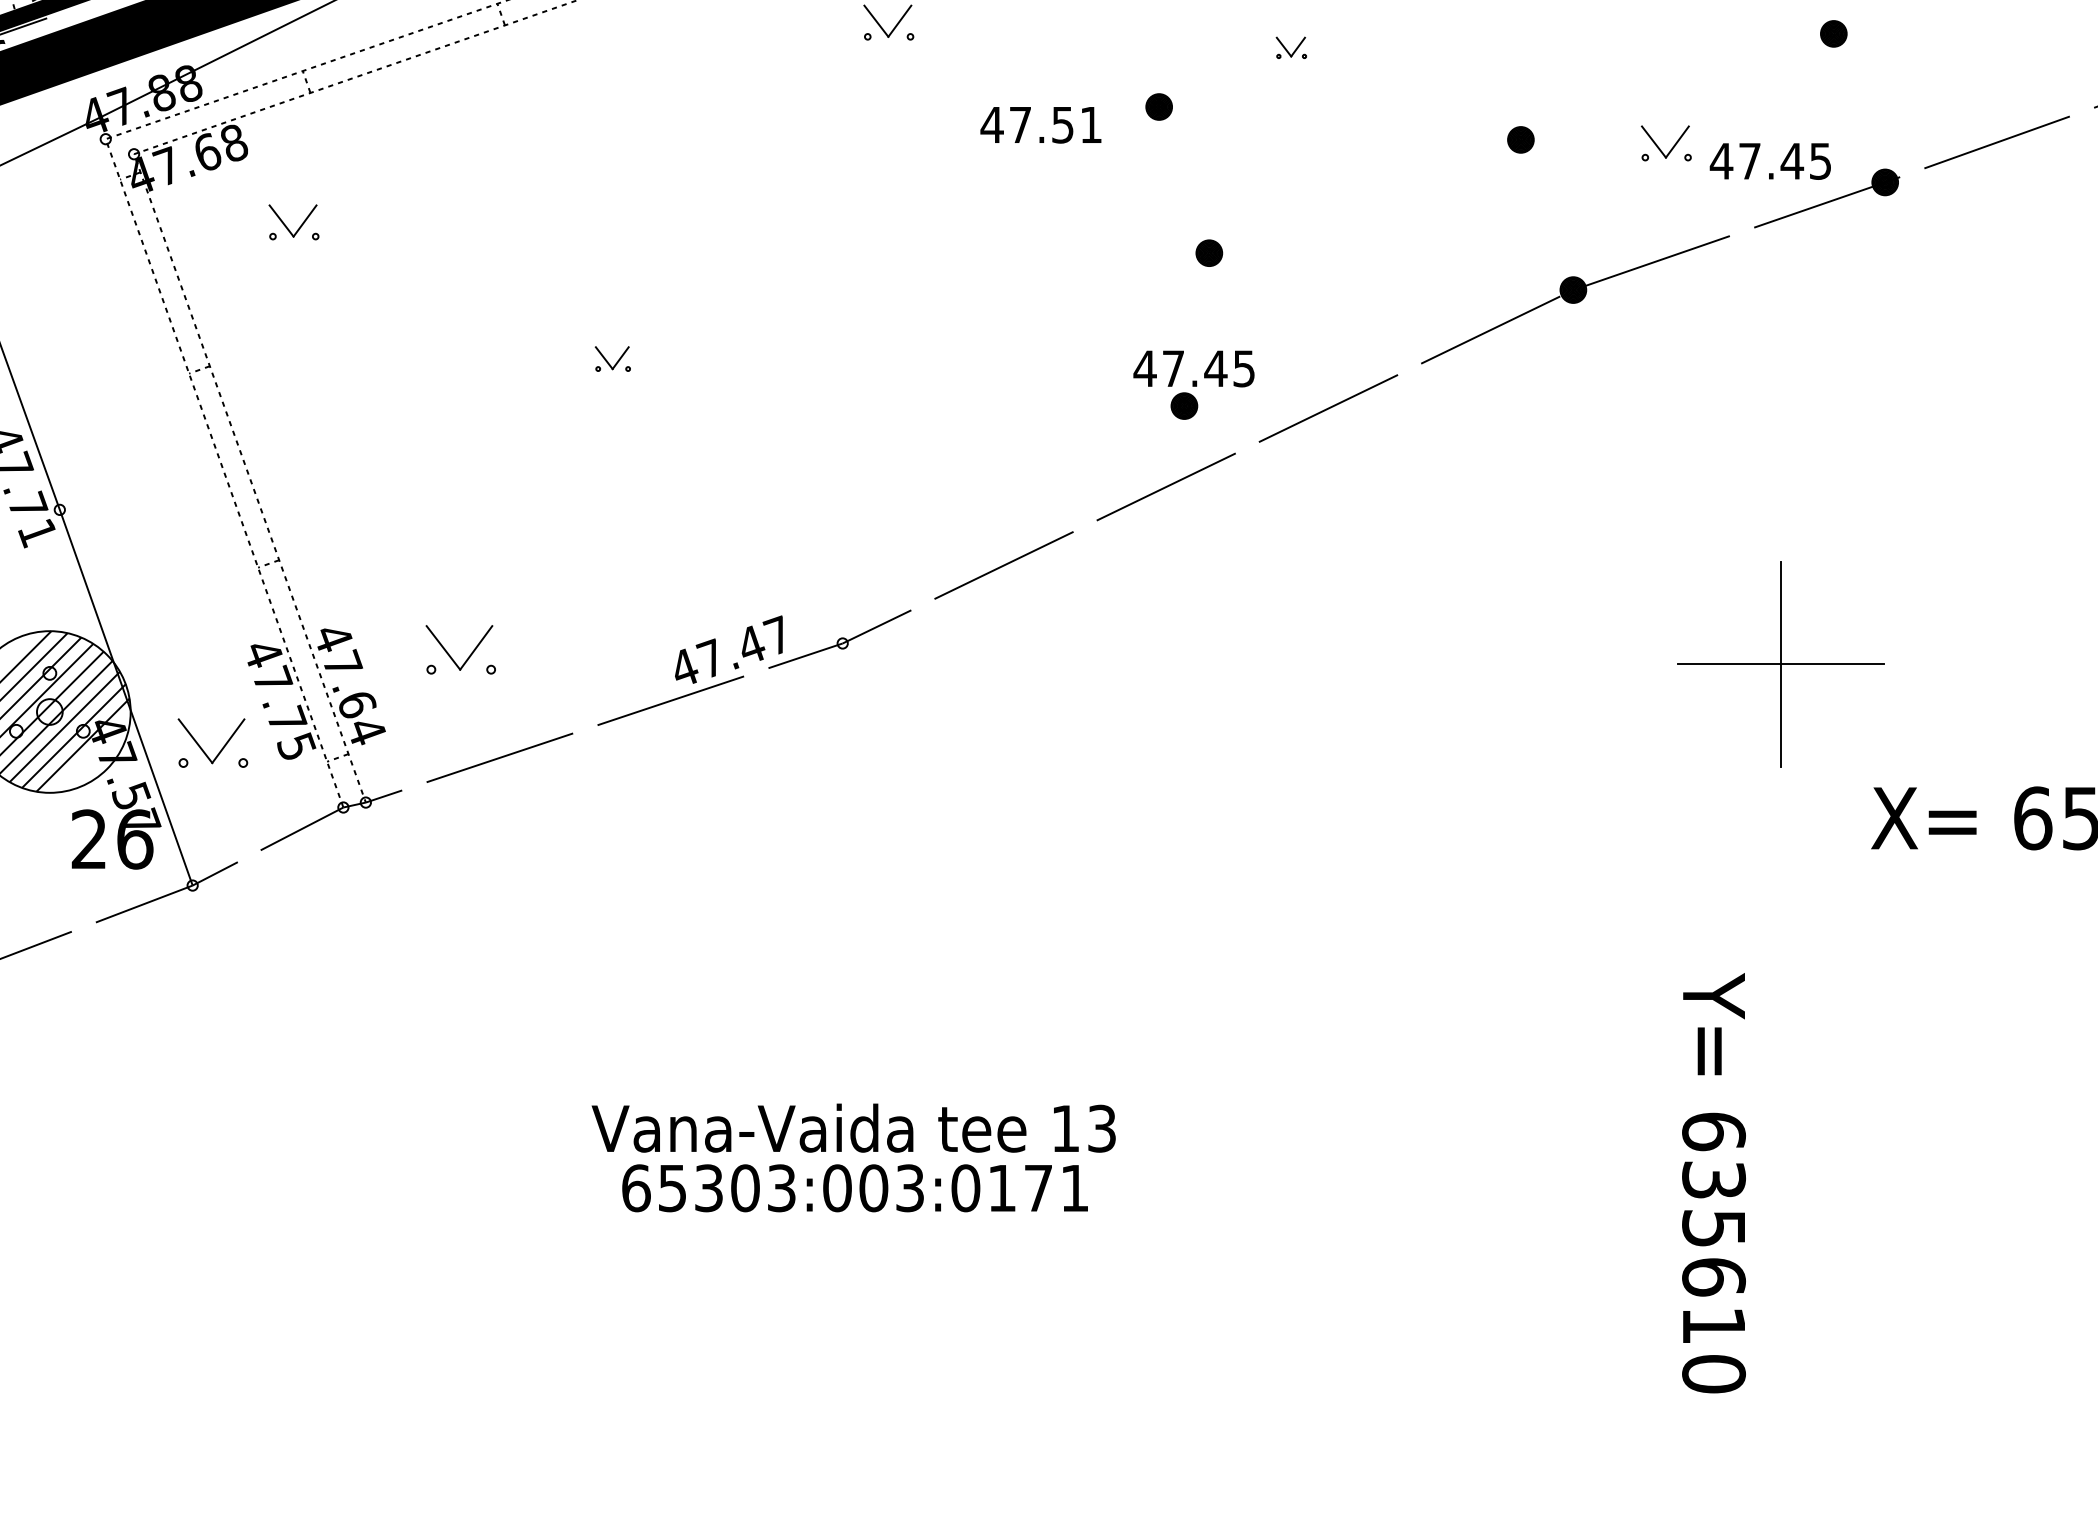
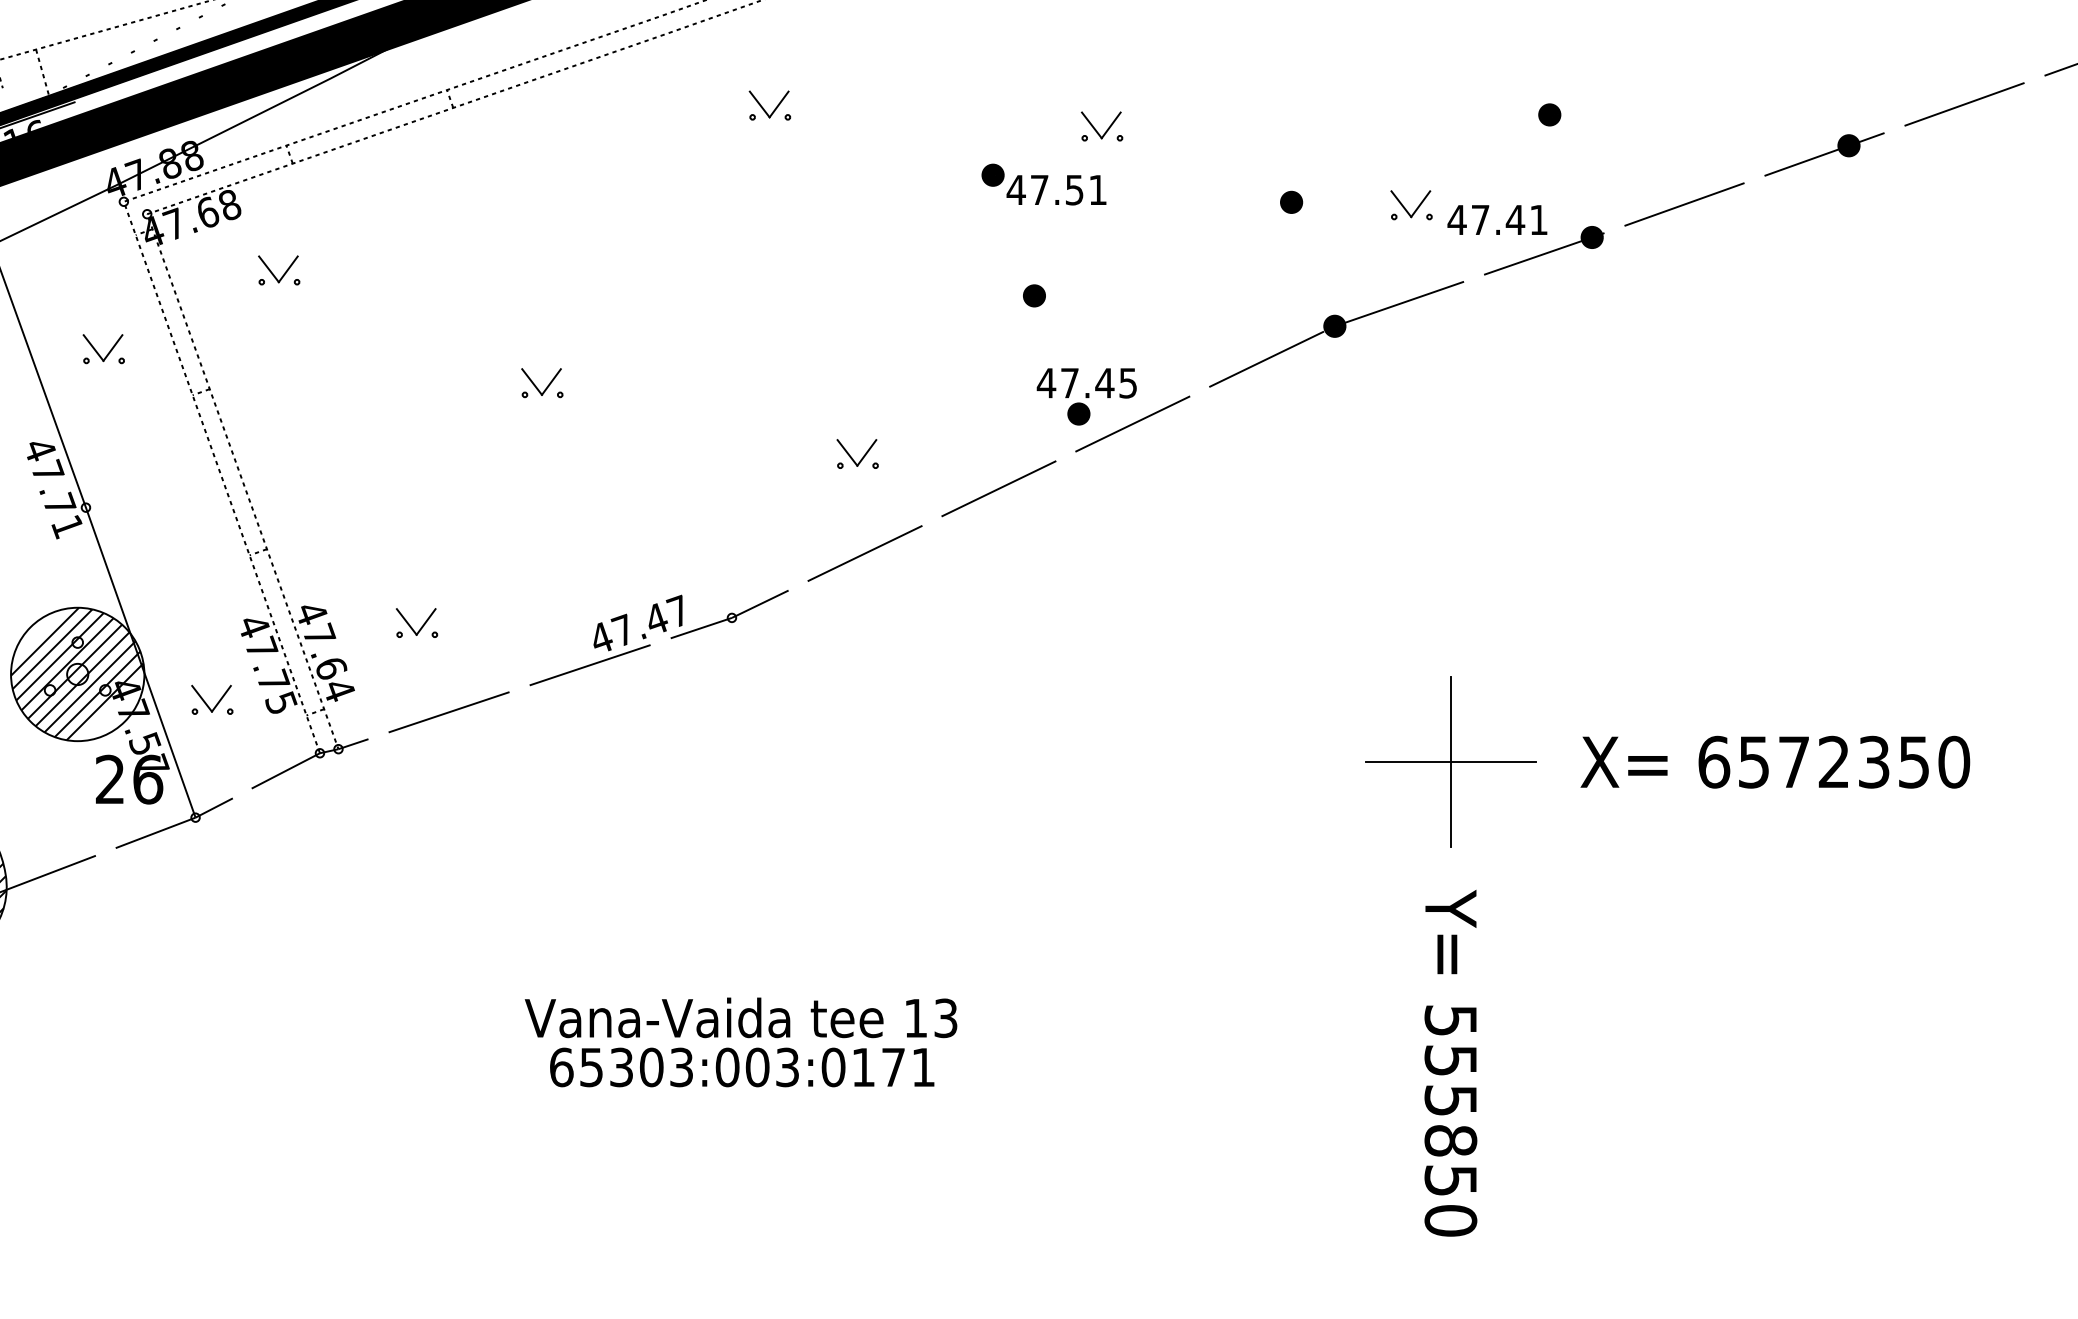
part: (1291, 47) -> (1102, 126), size x1.67
text: (1040, 125) -> (1056, 190), moved
text: (1820, 161) -> (1538, 220), 47.45 -> 47.41
part: (81, 318) -> (103, 349), added
part: (613, 359) -> (542, 383), size x1.43
part: (1193, 384) -> (1086, 396), moved
part: (1002, 446) -> (863, 455), added
part: (461, 649) -> (417, 622), size x0.71
part: (1780, 663) -> (1450, 761), moved
part: (213, 742) -> (212, 699), size x0.71
text: (1713, 1228) -> (1450, 1100), 635610 -> 555850

